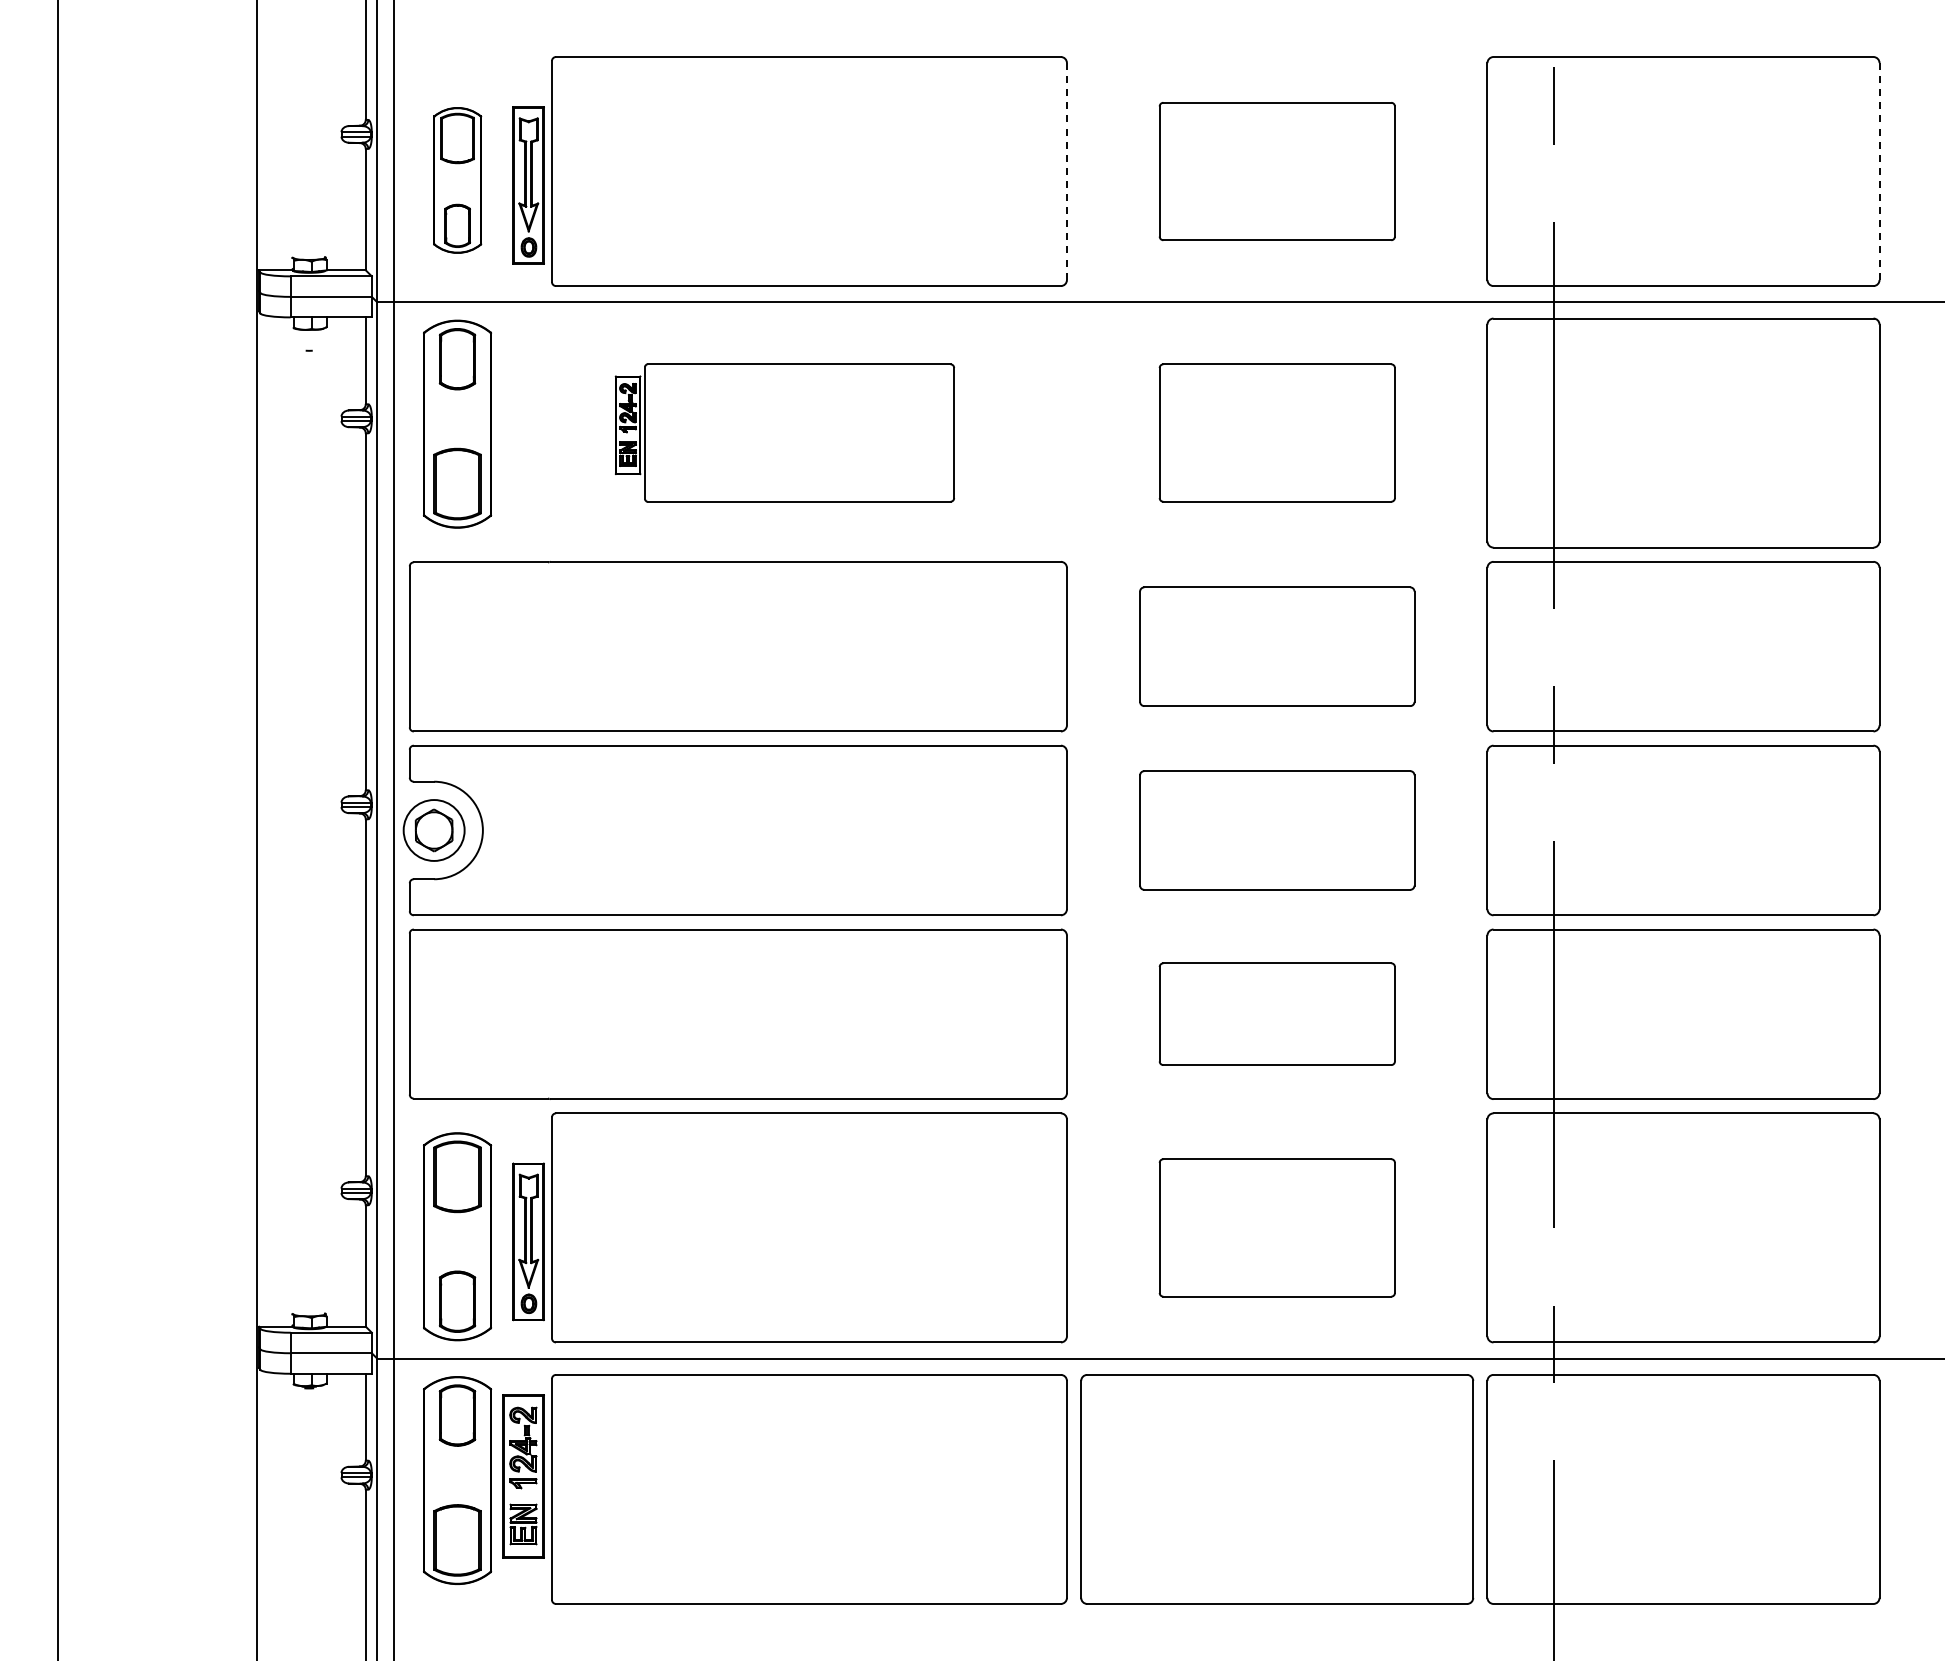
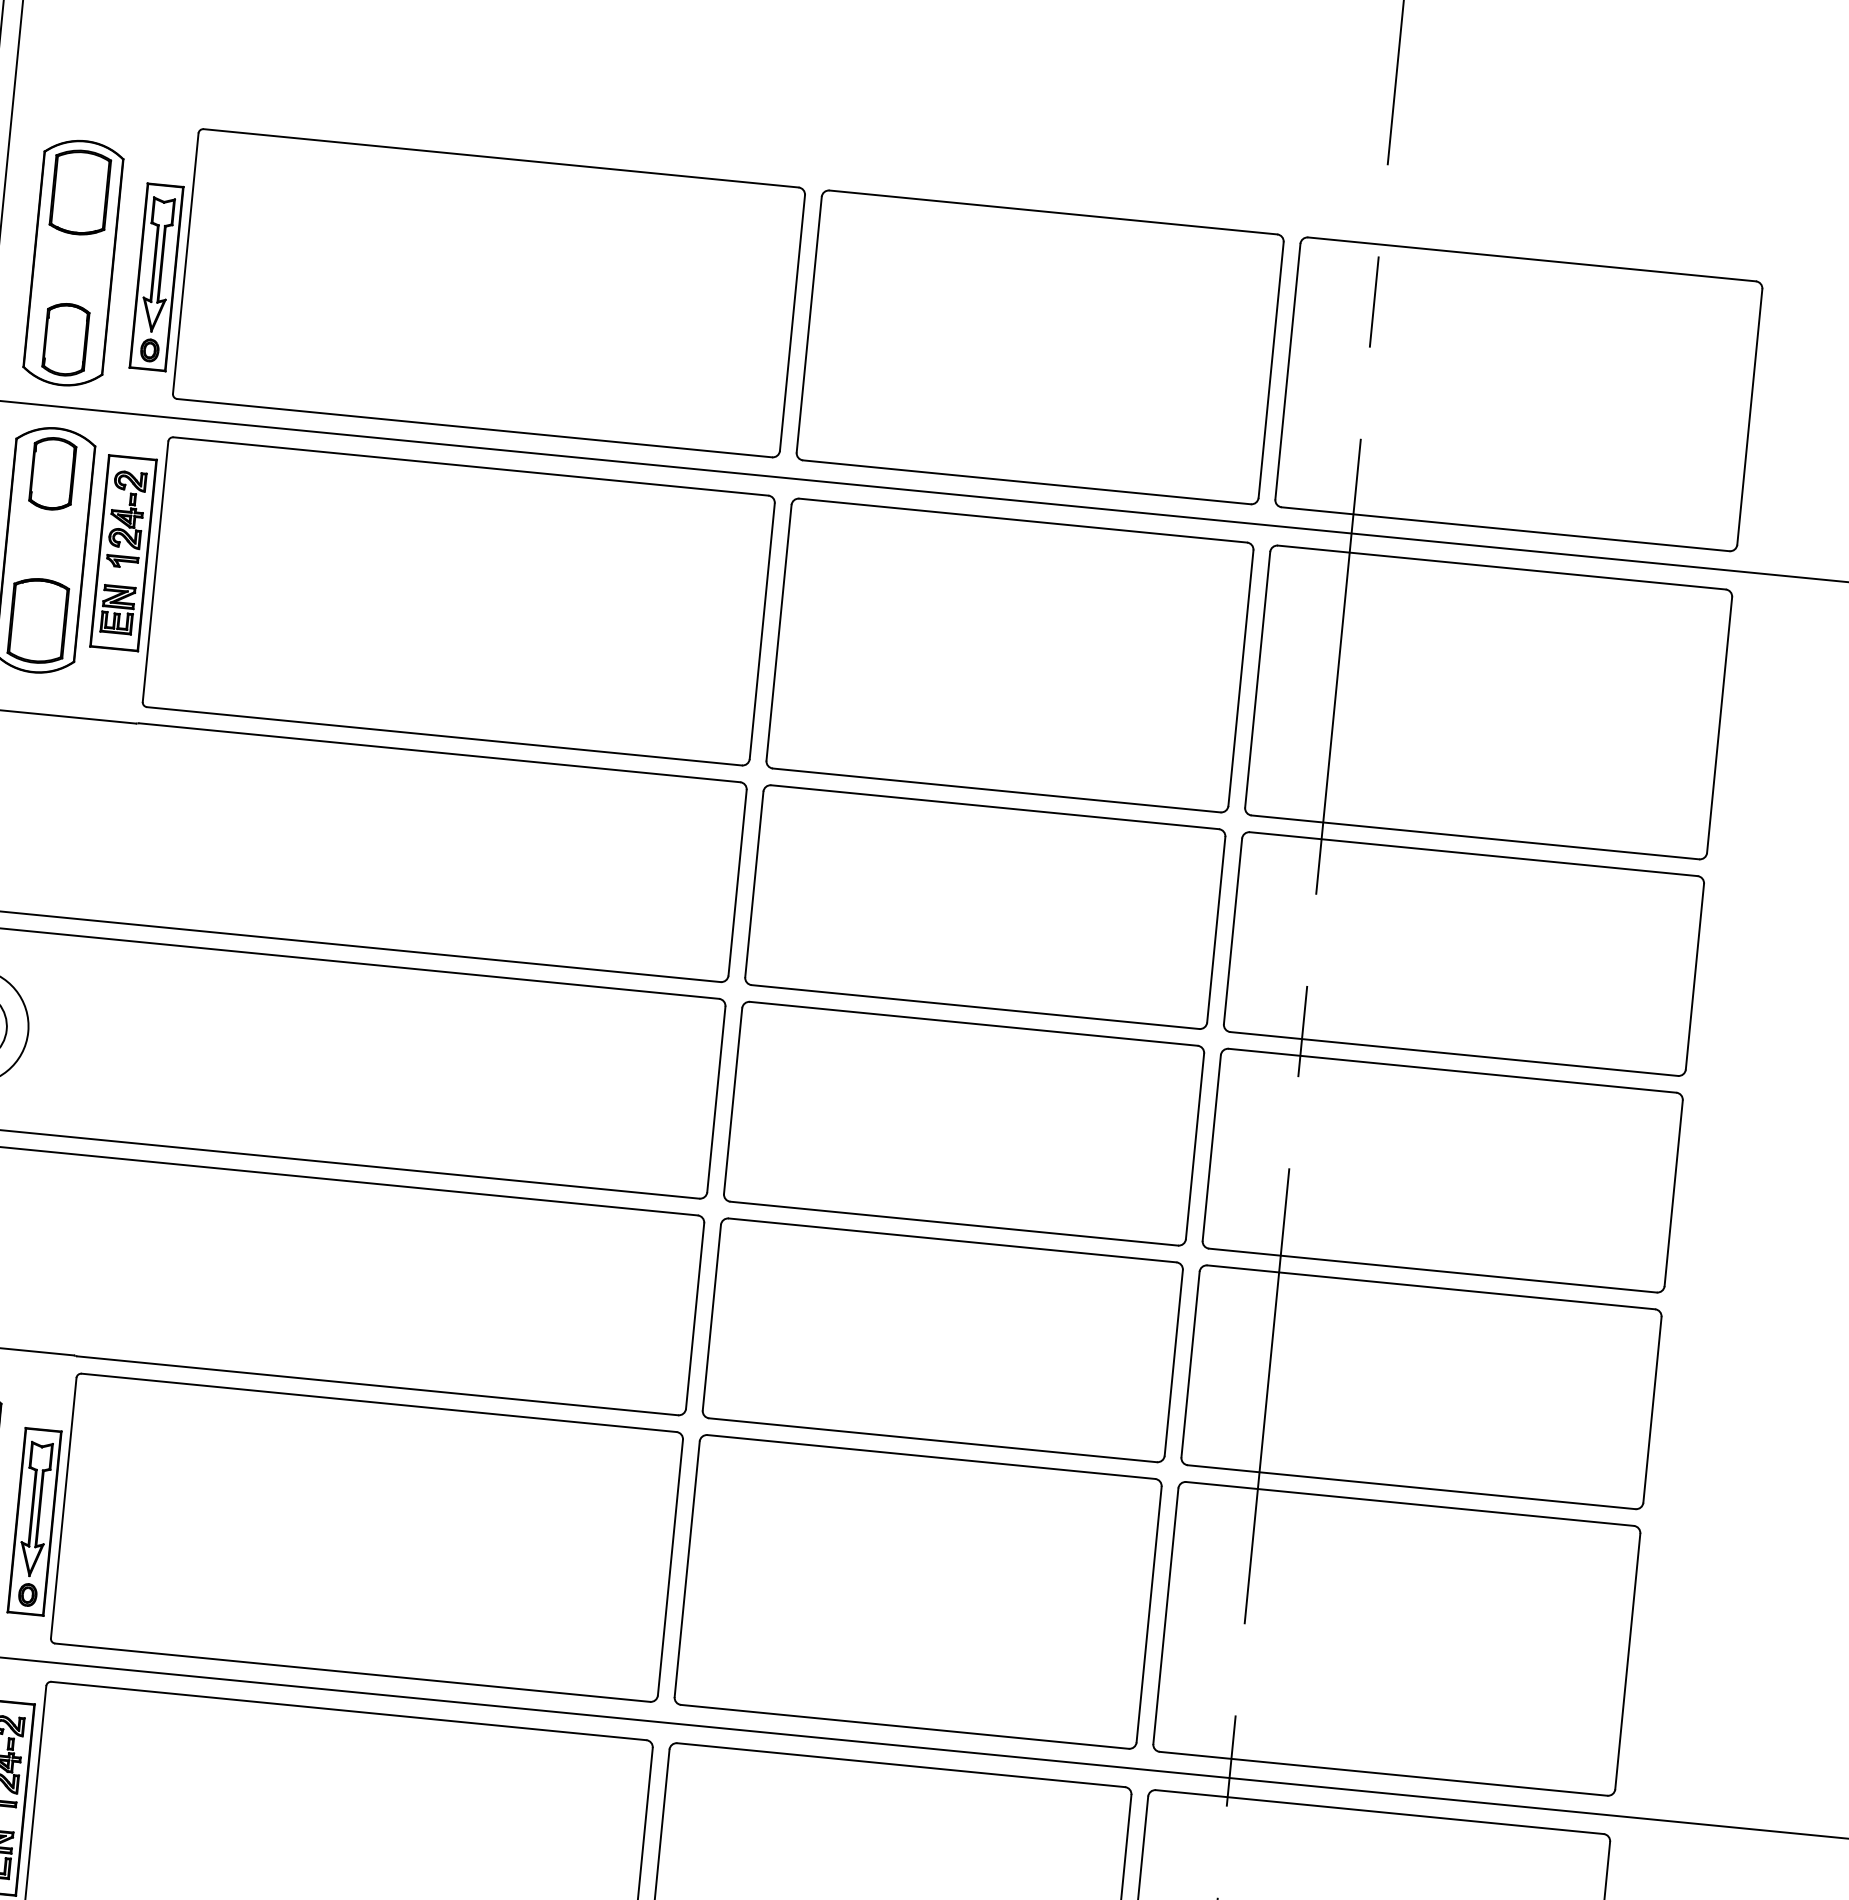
part: (1277, 171) -> (1040, 347), size x1.67
line: (1066, 172) -> (791, 324), dashed -> solid
line: (1879, 172) -> (1749, 418), dashed -> solid
part: (457, 180) -> (73, 263), size x1.43
part: (784, 432) -> (429, 597), size x1.67
part: (1277, 432) -> (1010, 654), size x1.67
part: (1277, 646) -> (985, 907), size x1.43
part: (1277, 830) -> (964, 1123), size x1.43
part: (1277, 1013) -> (943, 1339), size x1.67
part: (1277, 1227) -> (918, 1591), size x1.67

